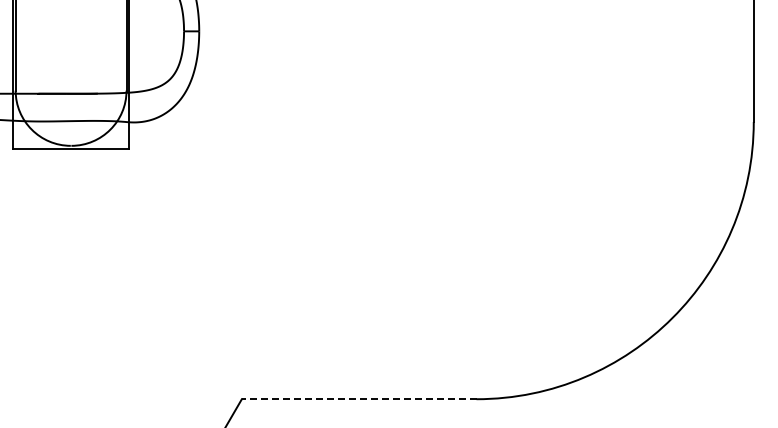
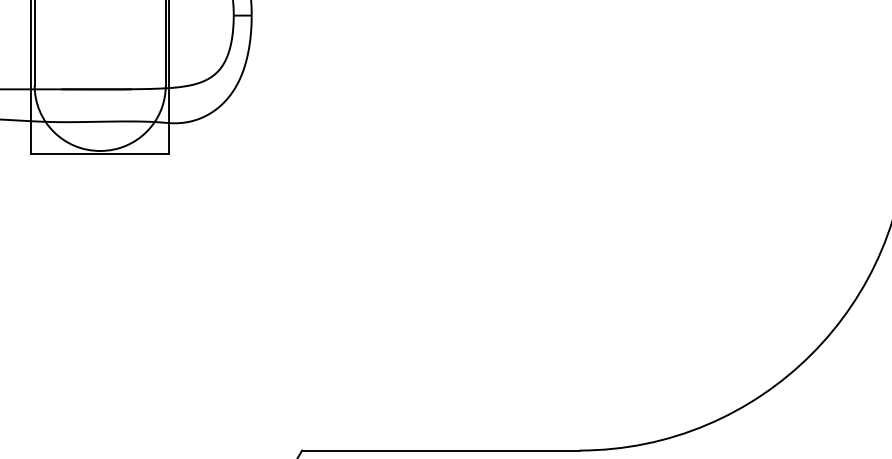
line: (358, 399) -> (440, 450), dashed -> solid

